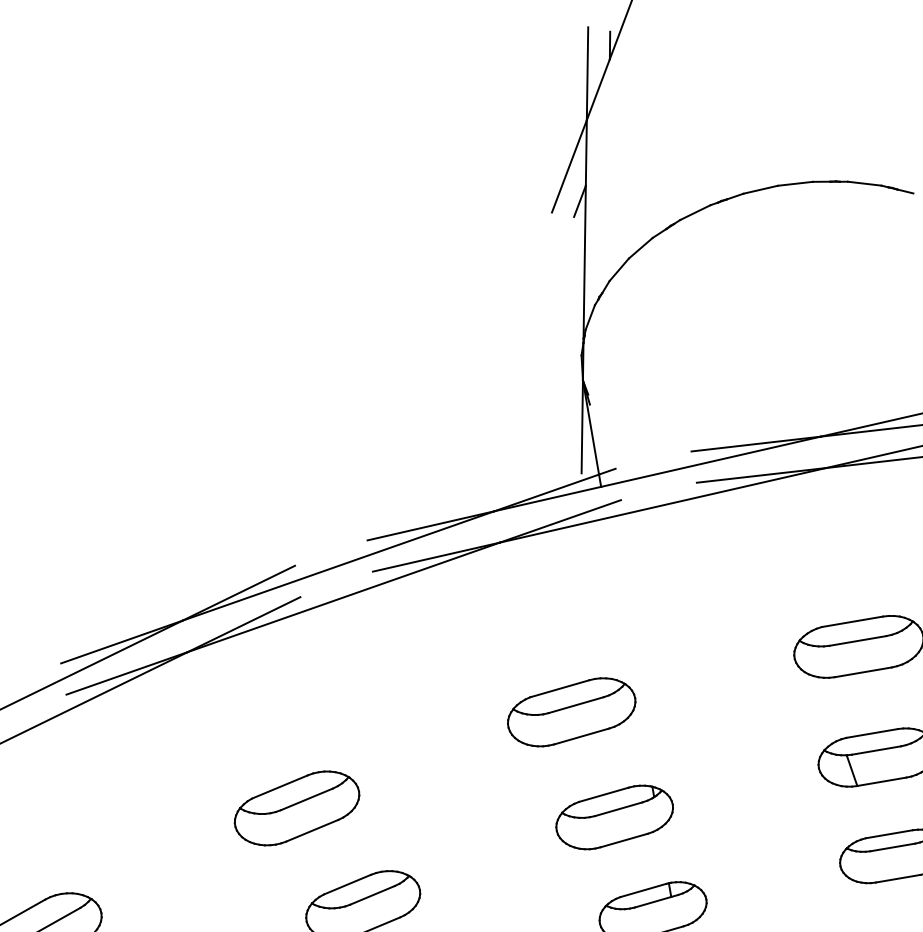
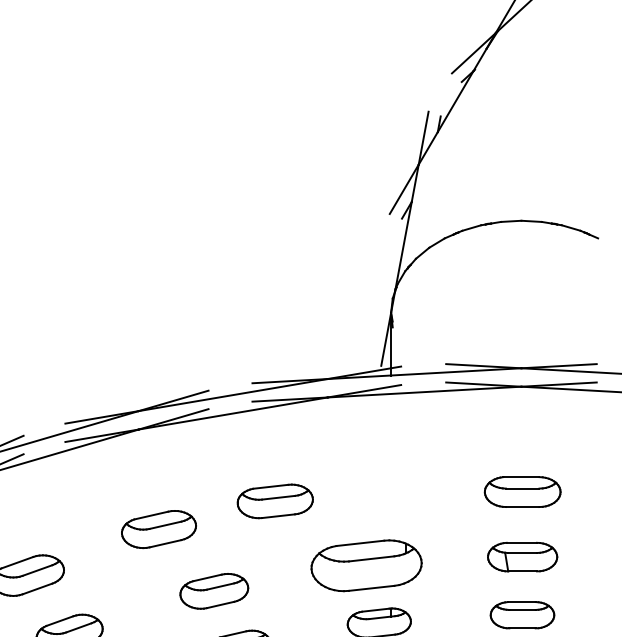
part: (570, 712) -> (274, 501), moved
part: (296, 808) -> (158, 529), moved
part: (614, 817) -> (366, 565), size x1.6

